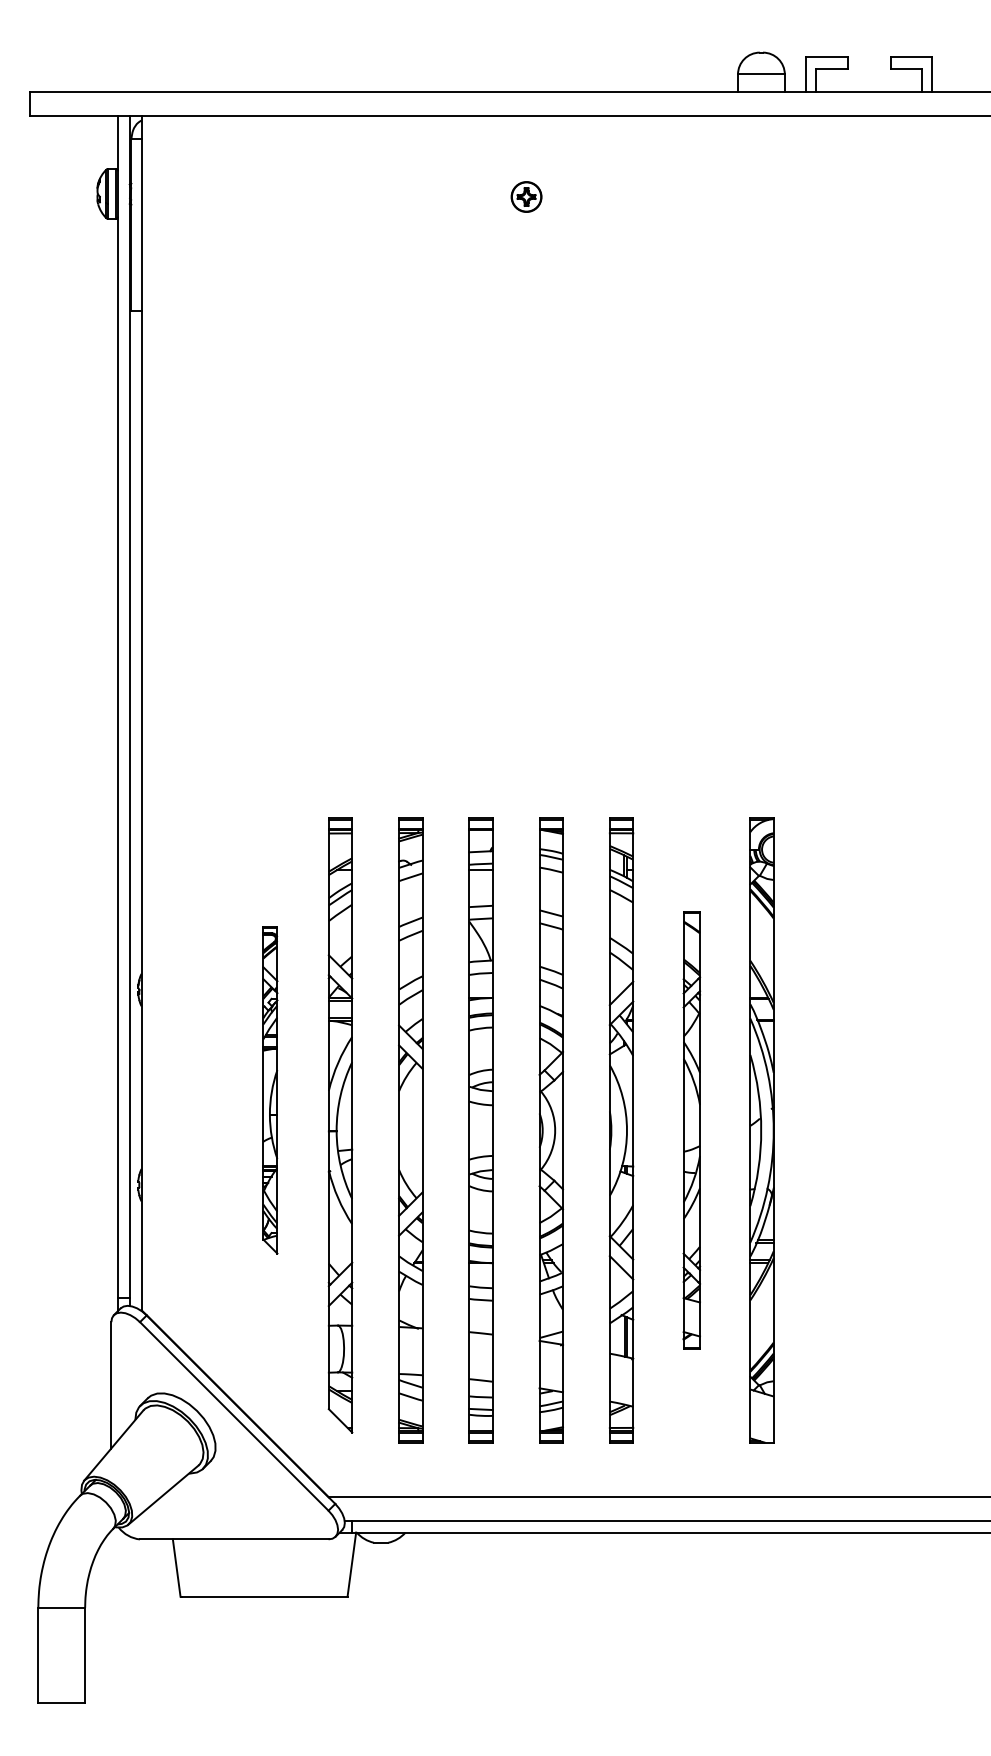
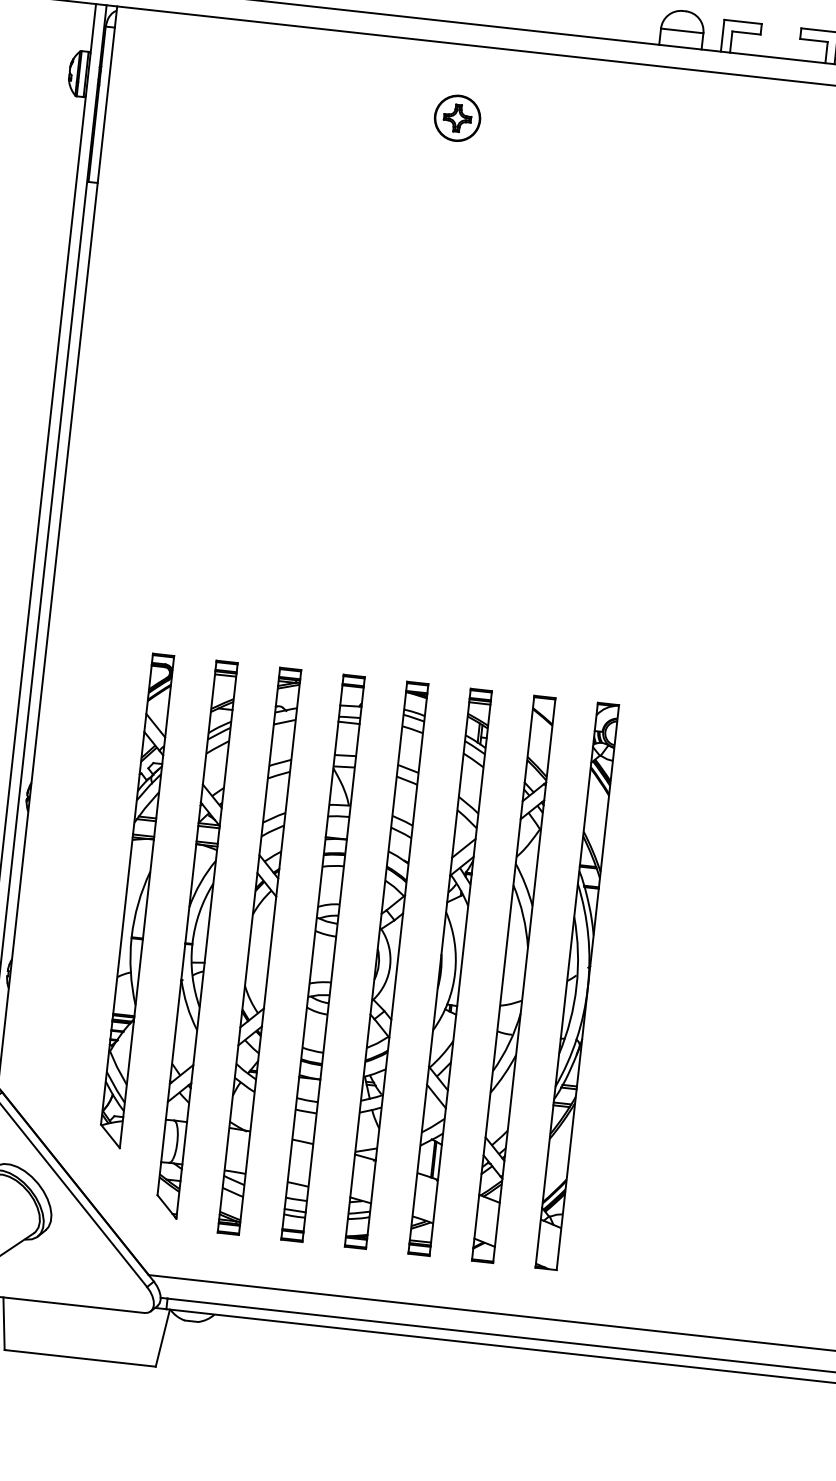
part: (526, 196) -> (457, 117), size x1.67
part: (270, 1090) -> (136, 901), size x1.67
part: (691, 1130) -> (513, 979), size x1.43

